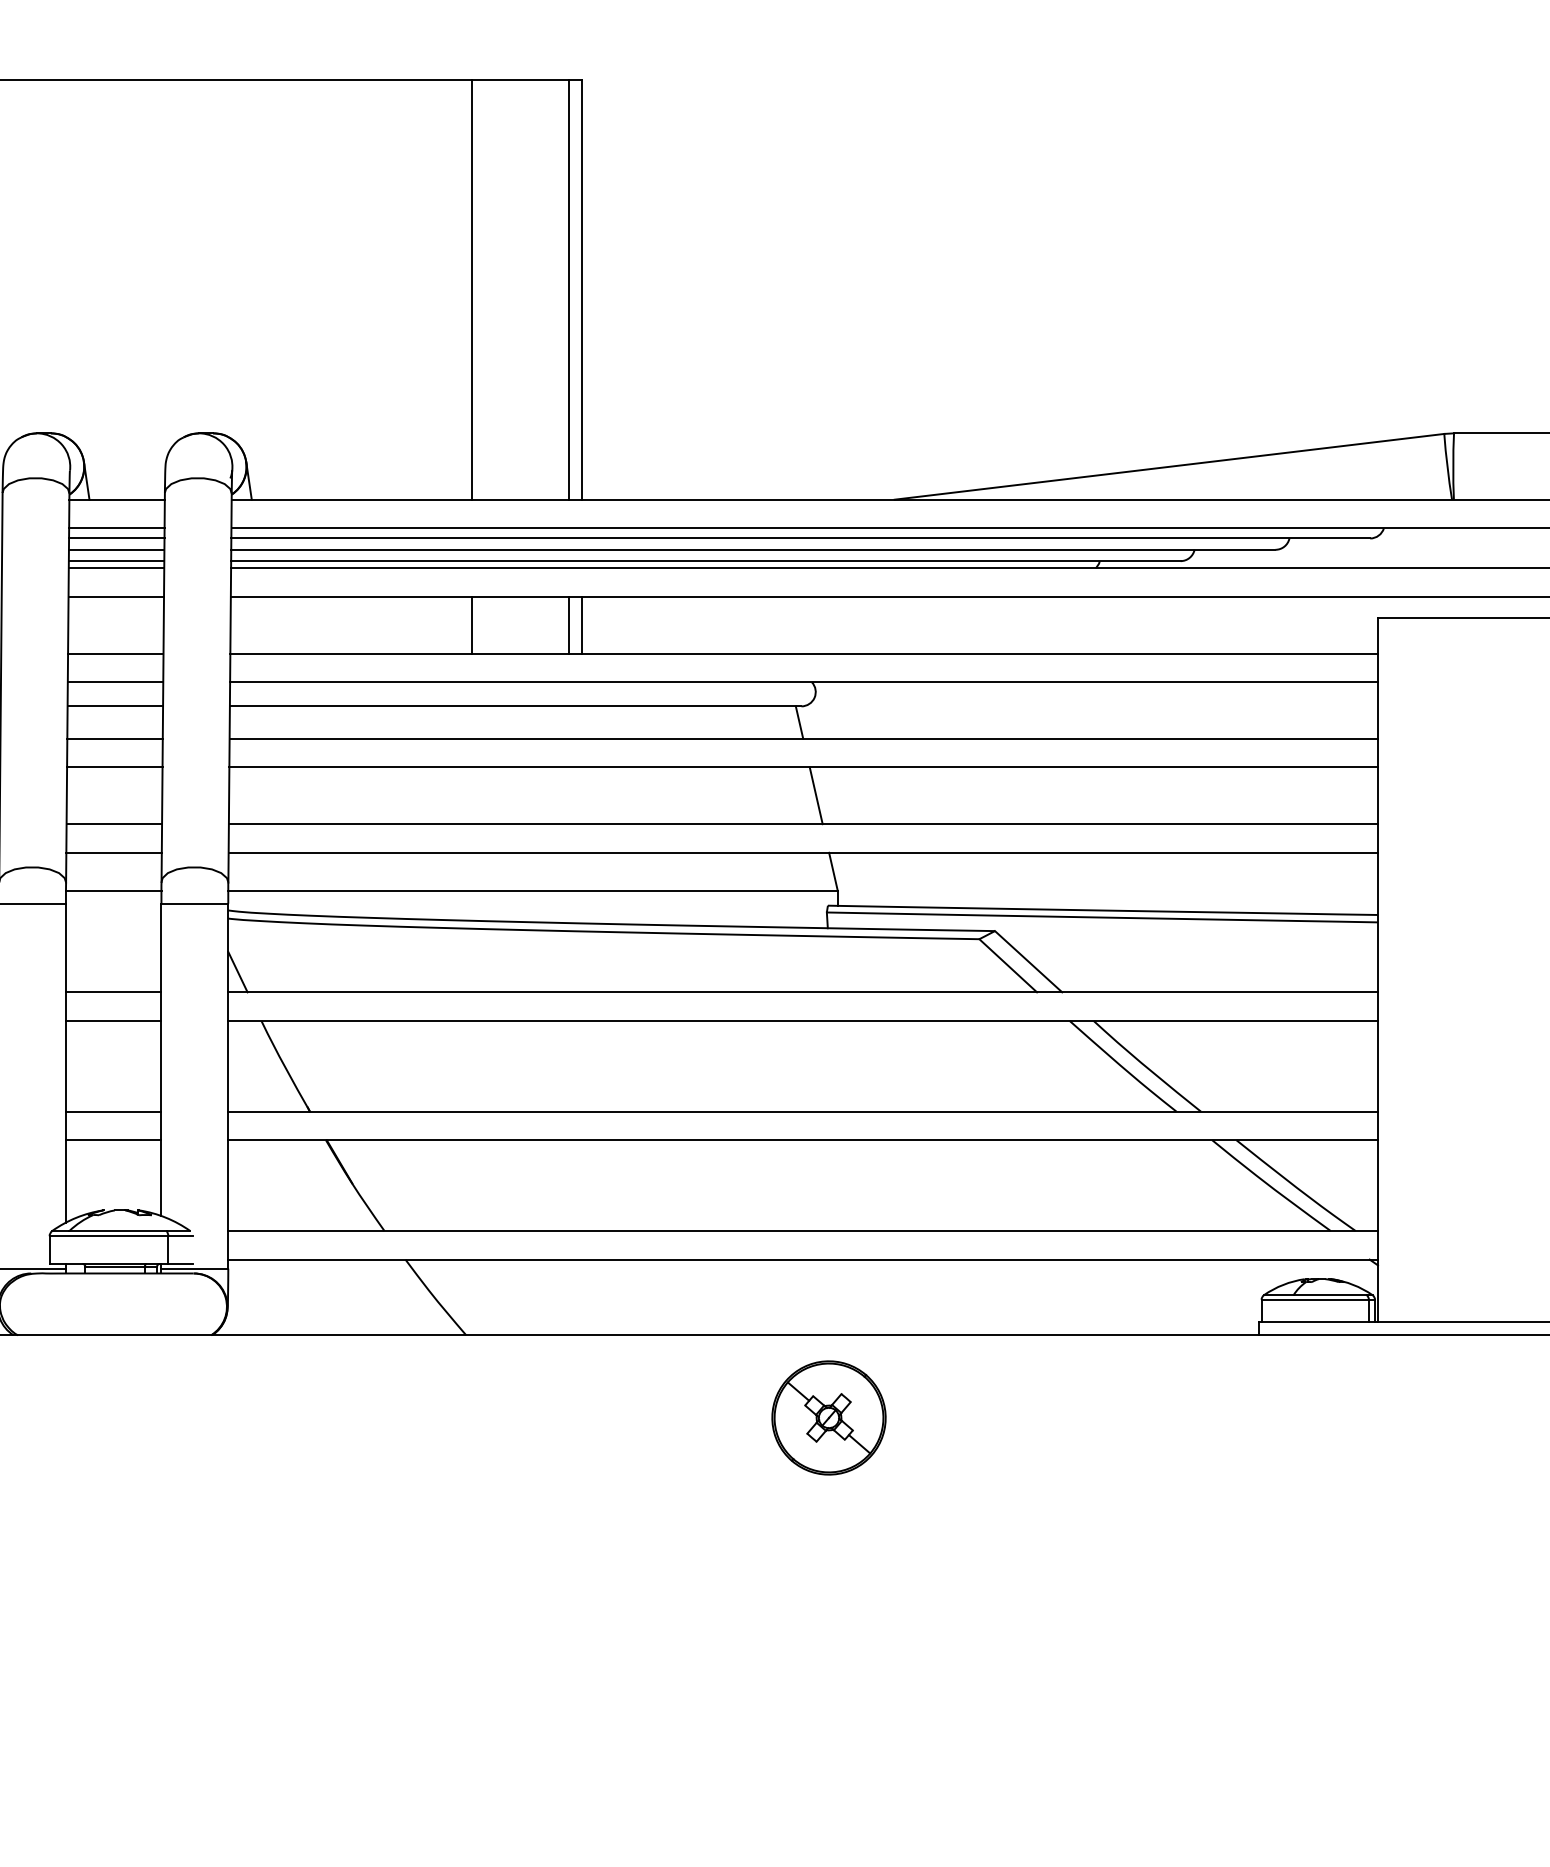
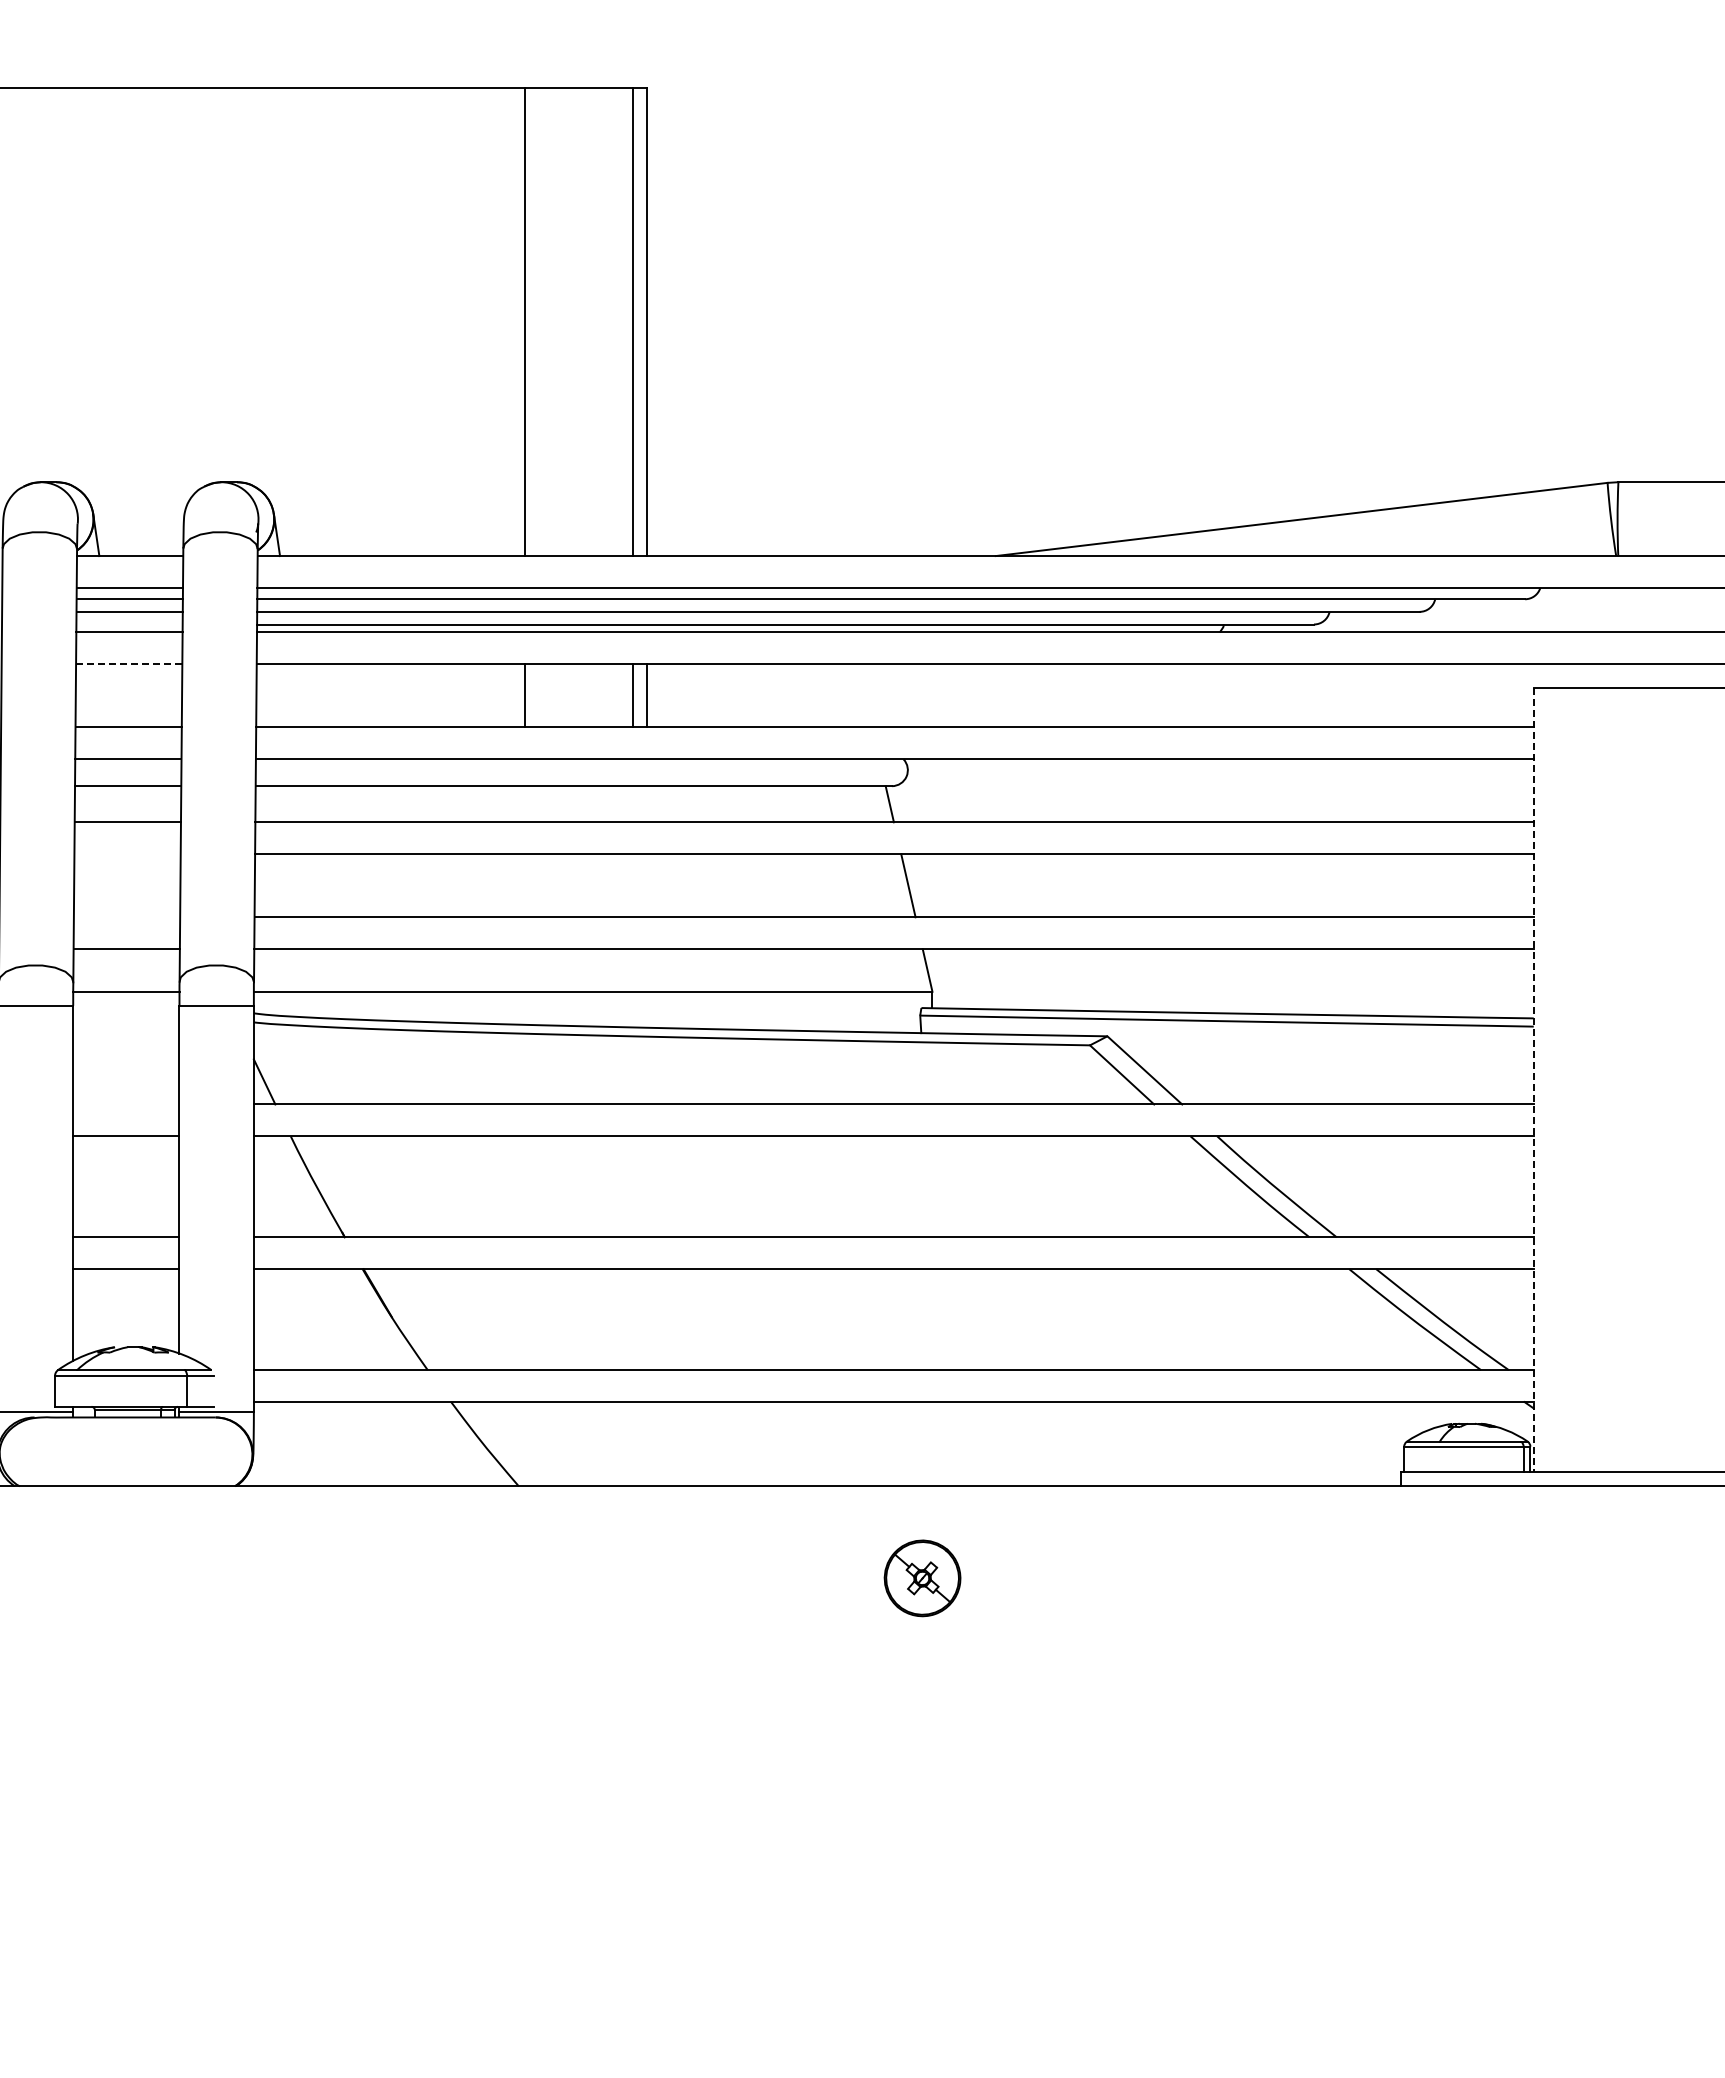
line: (116, 561) -> (129, 624), removed
line: (116, 597) -> (129, 664), solid -> dashed
line: (114, 767) -> (127, 854), removed
line: (113, 824) -> (126, 917), removed
line: (1377, 970) -> (1533, 1080), solid -> dashed
line: (113, 992) -> (126, 1104), removed
part: (828, 1418) -> (922, 1578), size x0.6

